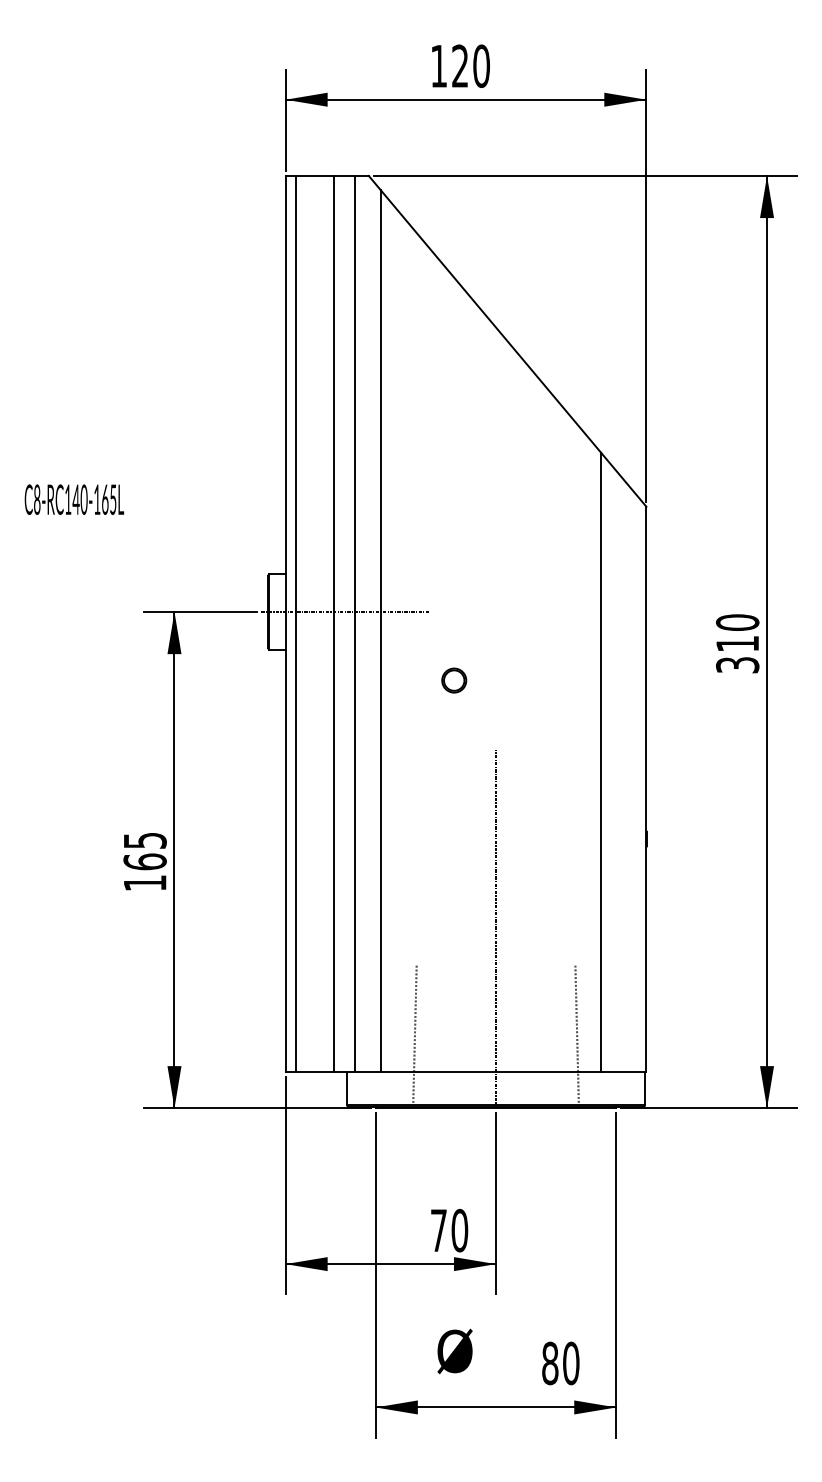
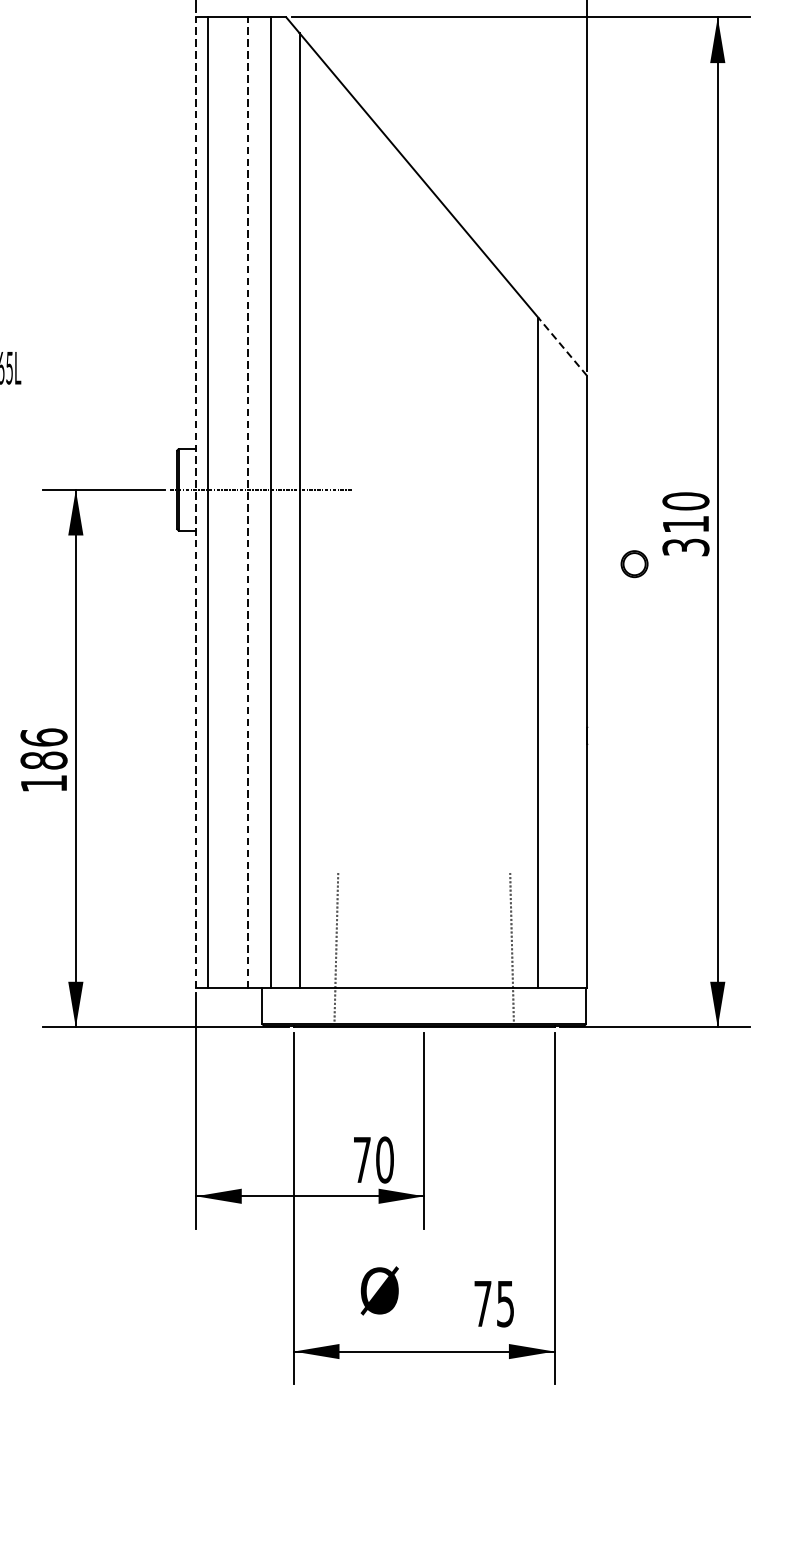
line: (623, 479) -> (562, 346), solid -> dashed
line: (285, 623) -> (196, 502), solid -> dashed
line: (333, 623) -> (248, 502), solid -> dashed
part: (454, 680) -> (634, 564), moved
text: (144, 851) -> (43, 749), 165 -> 186
line: (496, 929) -> (424, 833), removed
text: (560, 1363) -> (494, 1303), 80 -> 75

